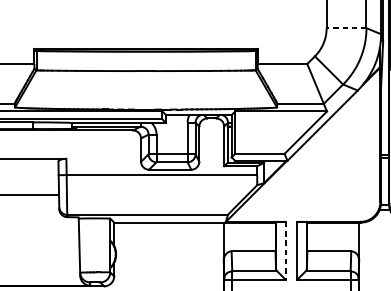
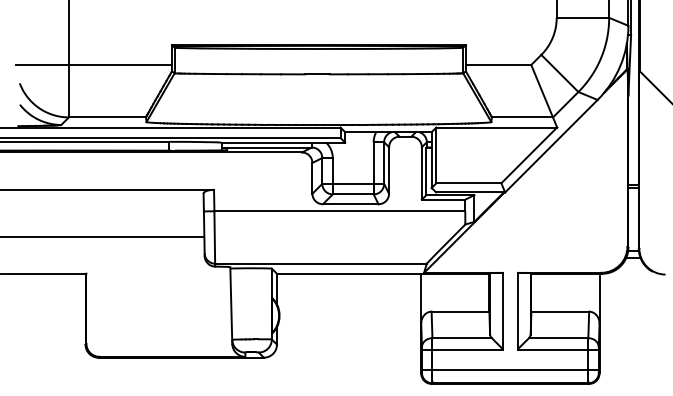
line: (346, 27) -> (582, 17), dashed -> solid
line: (286, 251) -> (503, 311), dashed -> solid

